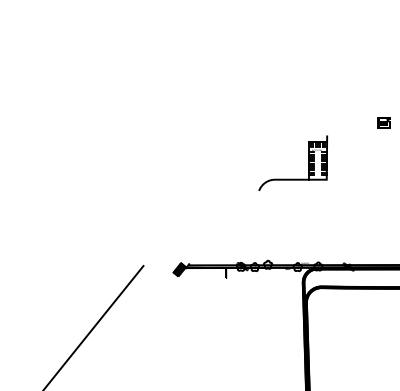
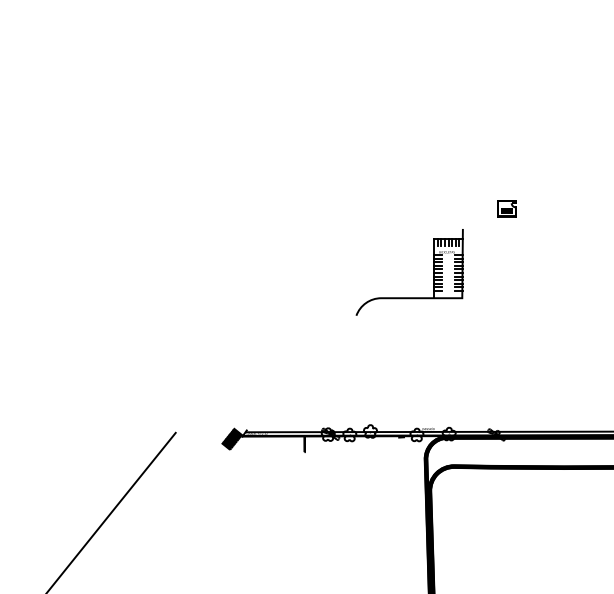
part: (383, 122) -> (505, 208), moved

